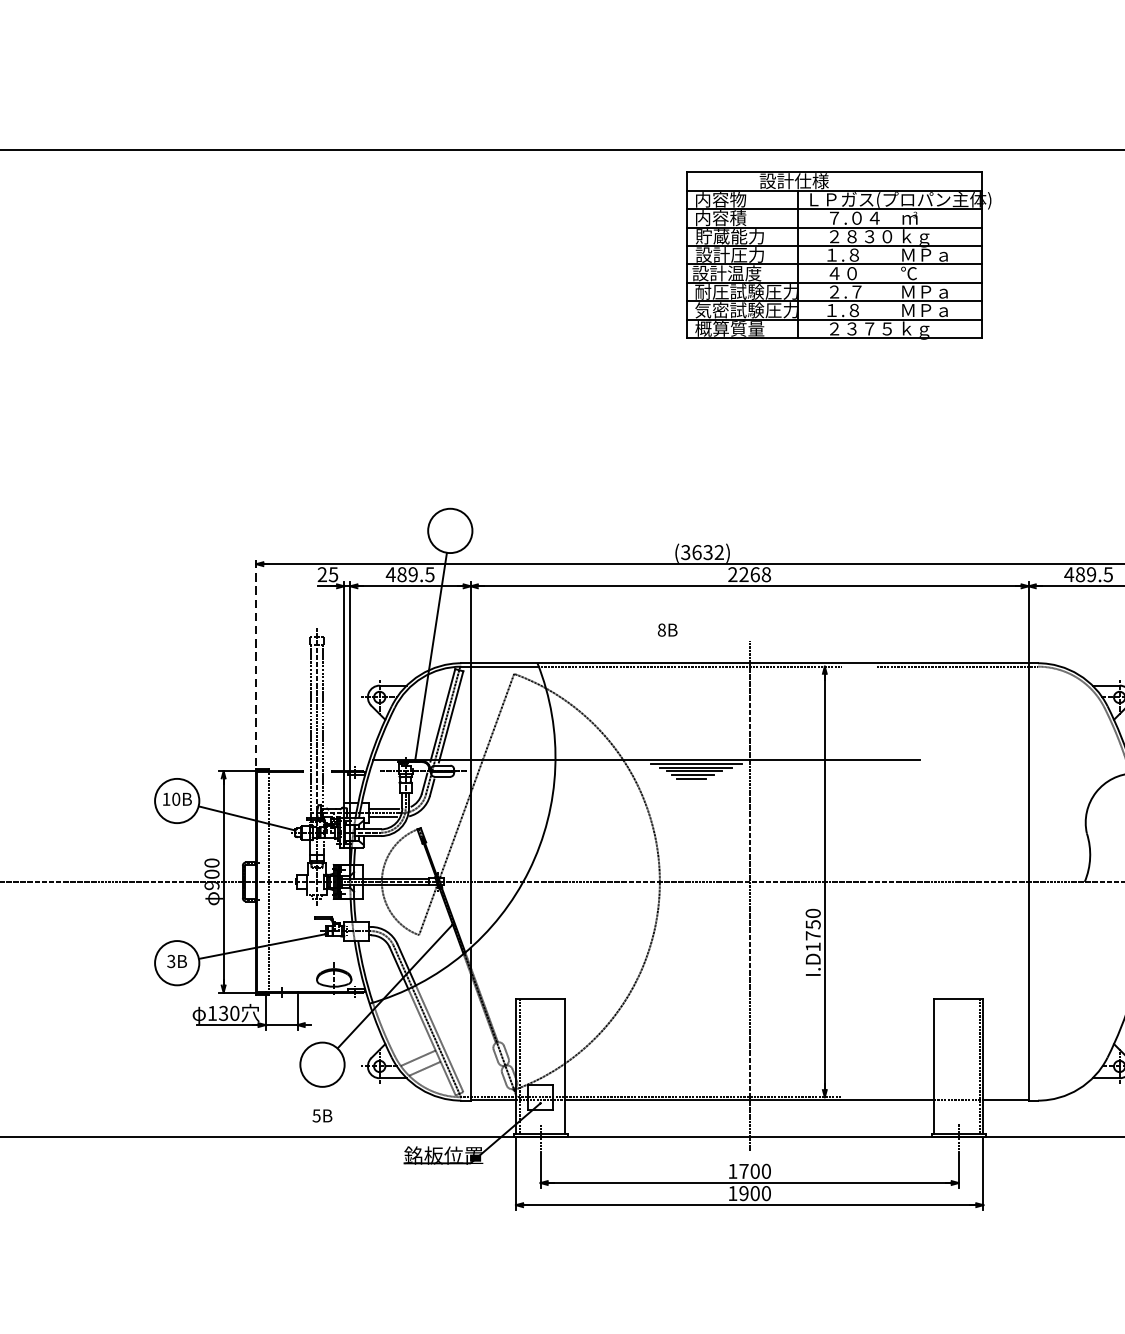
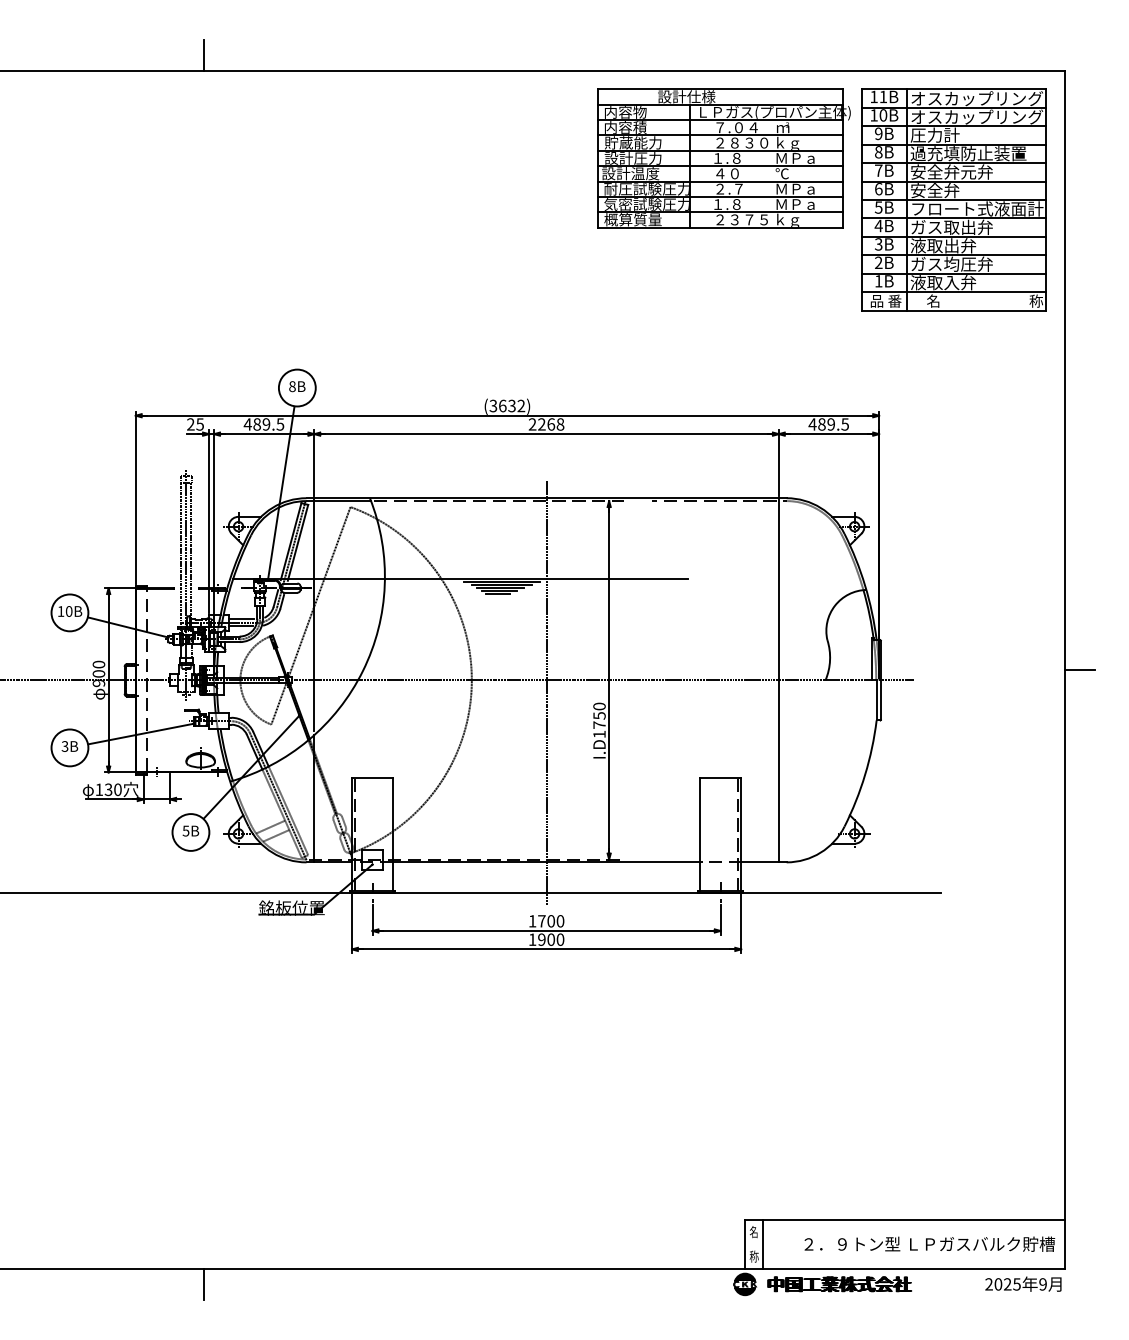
line: (338, 131) -> (204, 55), added
part: (838, 255) -> (723, 158), moved
text: (667, 629) -> (297, 386), moved
line: (255, 662) -> (135, 497), dashed -> solid
text: (321, 1115) -> (190, 830), moved

